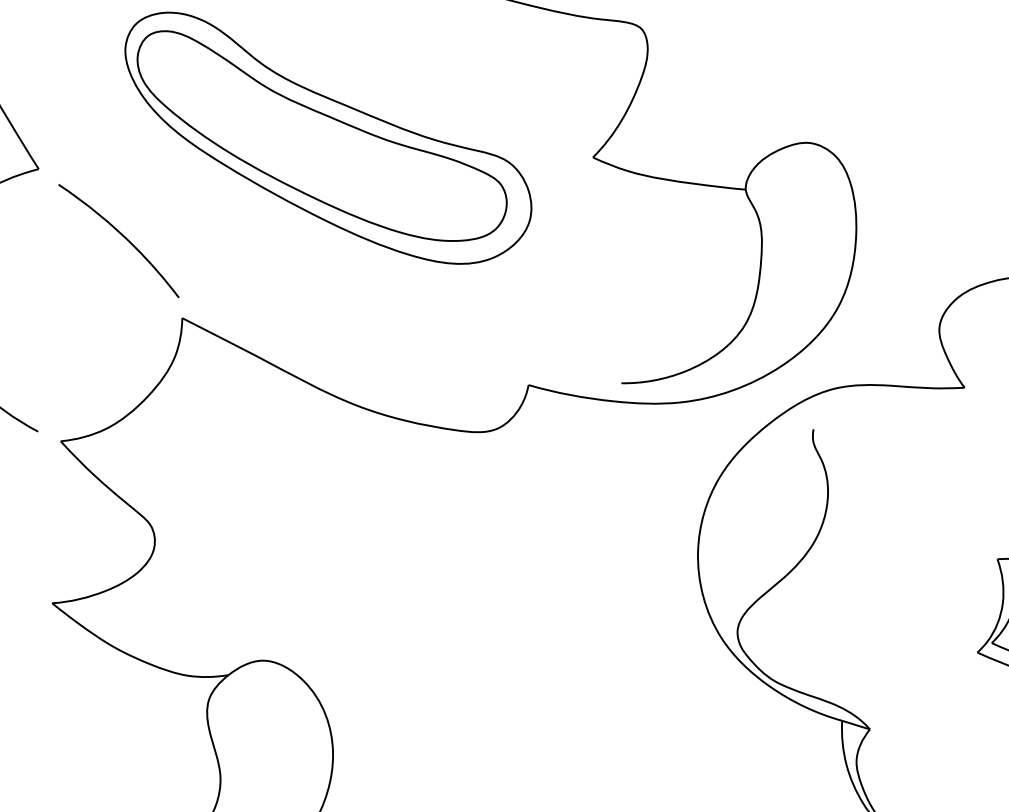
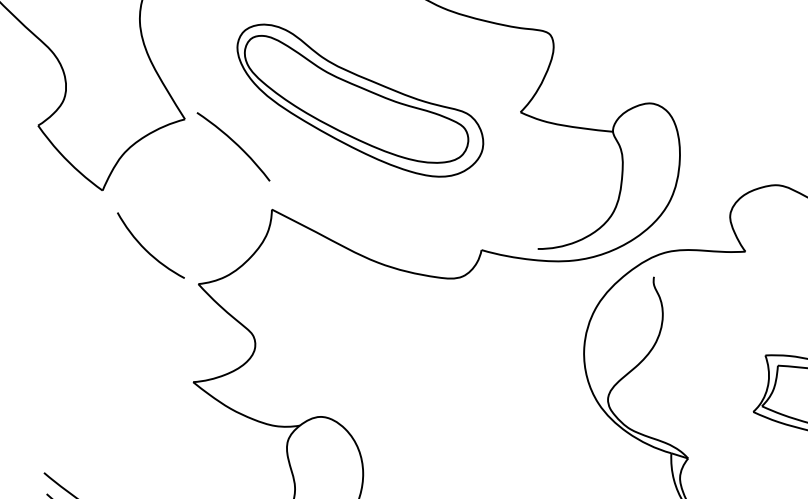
curve: (122, 237) -> (235, 144), moved

